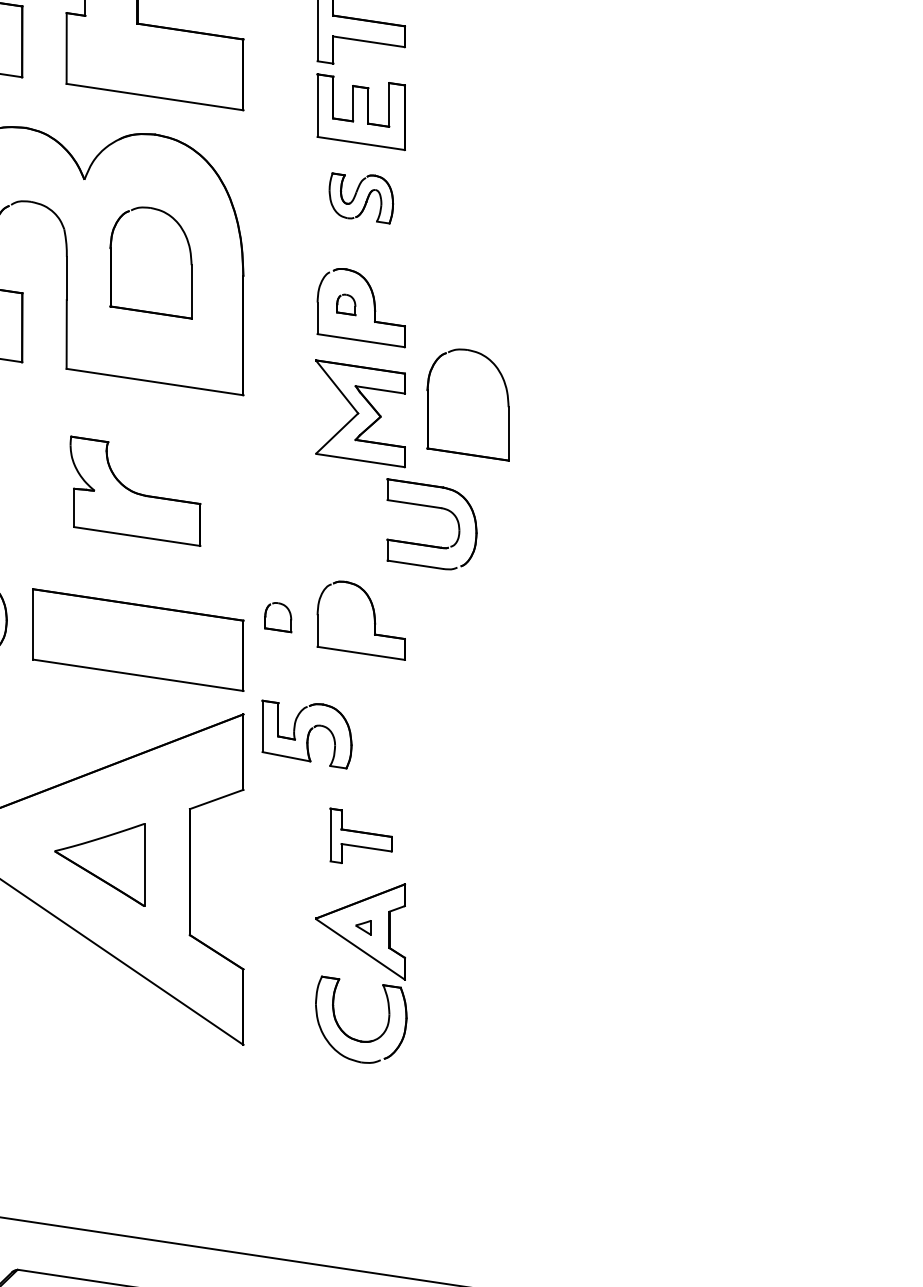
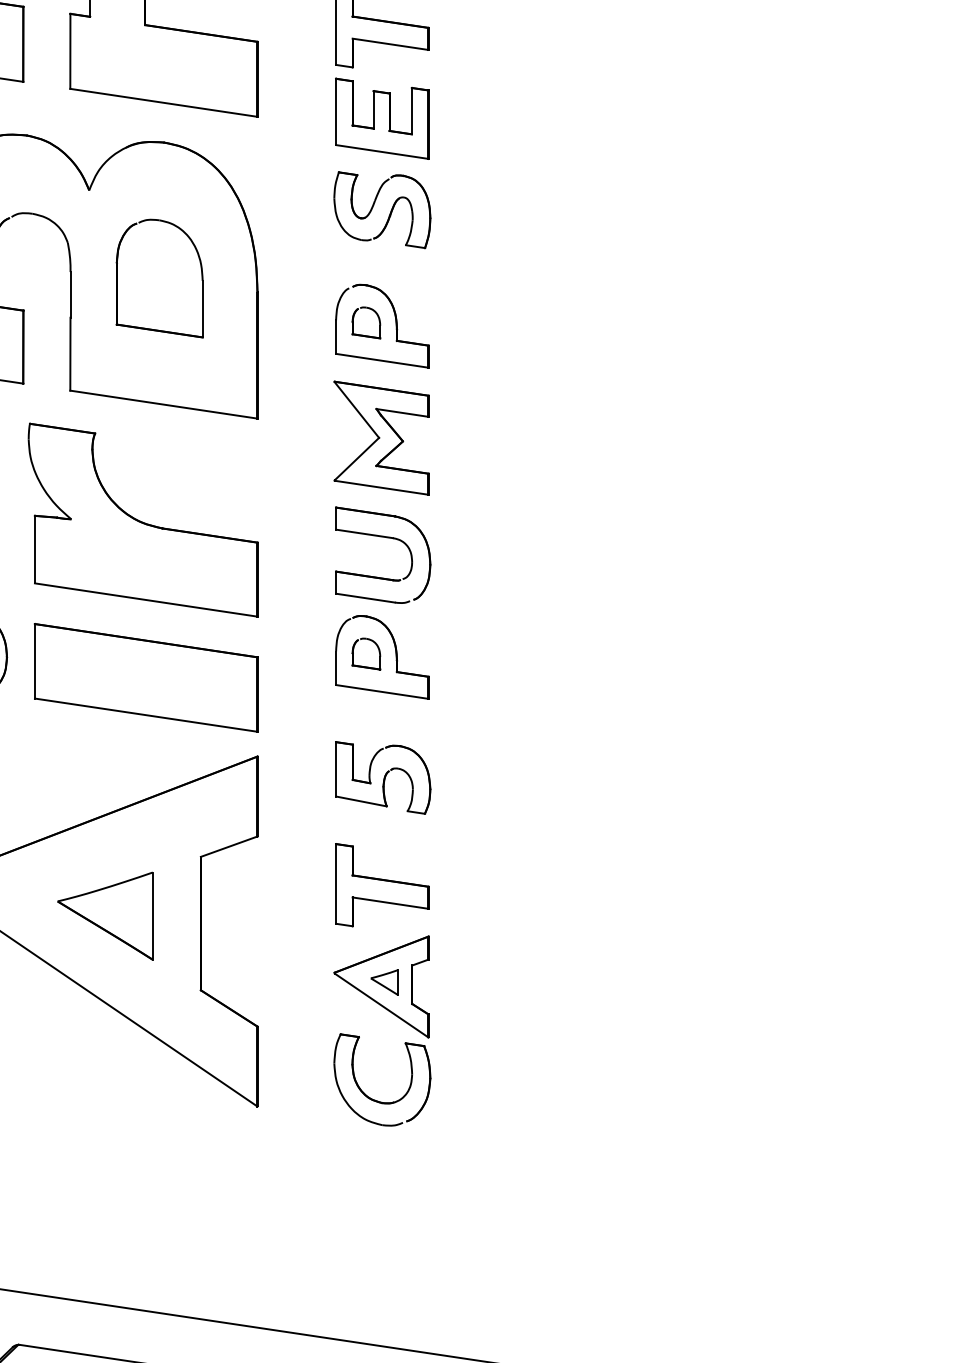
part: (361, 198) -> (382, 210), size x1.43
part: (346, 304) -> (366, 322), size x1.43
part: (428, 404) -> (453, 428), removed
part: (135, 491) -> (143, 520), size x1.67
part: (435, 508) -> (386, 538), moved
part: (289, 615) -> (378, 651), moved
part: (306, 734) -> (382, 777), moved
part: (360, 835) -> (381, 884), size x1.43
part: (363, 927) -> (384, 982), size x1.67

